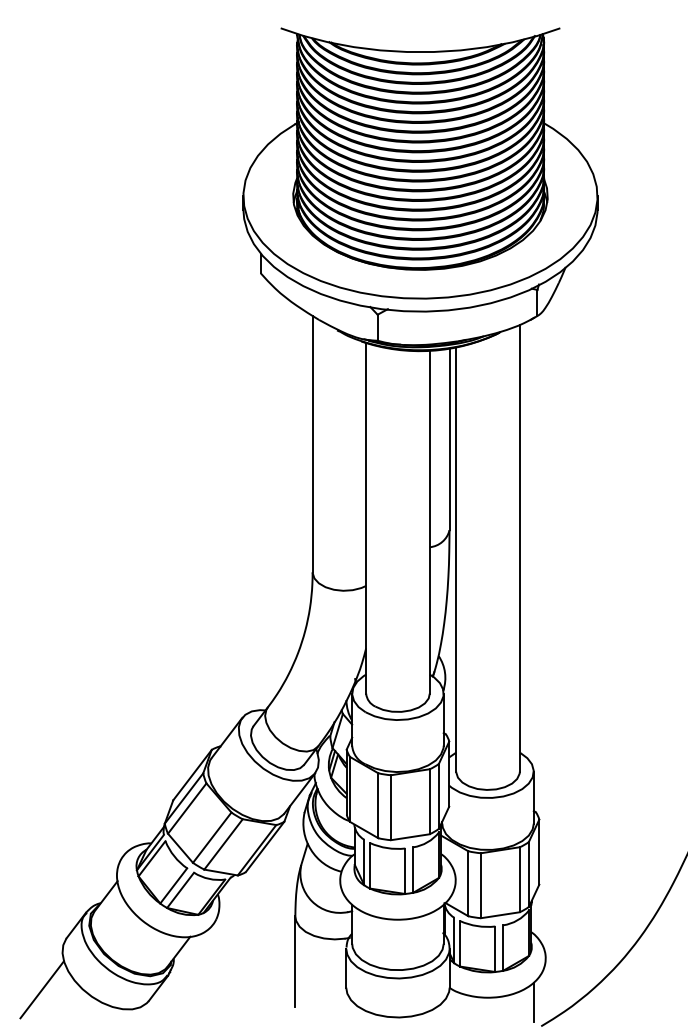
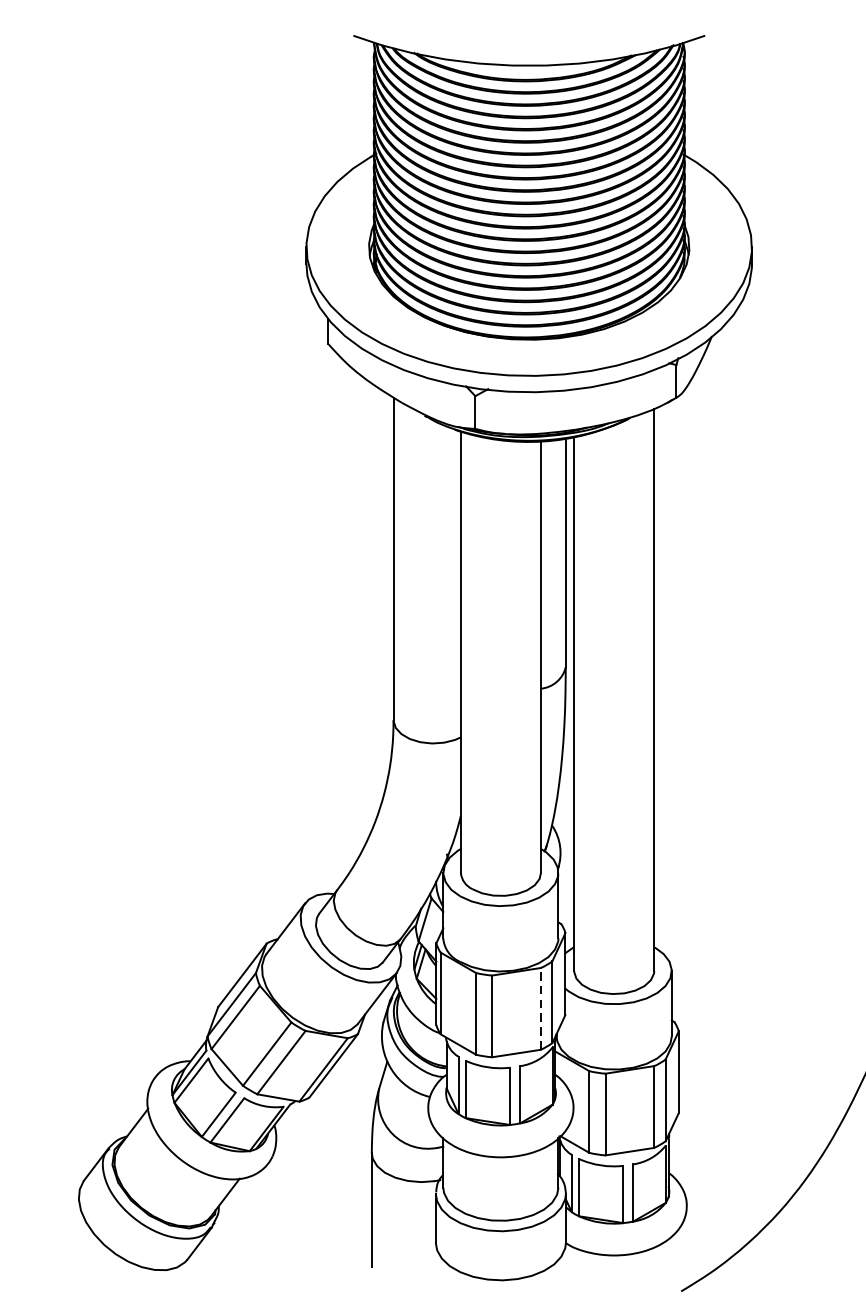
line: (429, 801) -> (540, 1008), solid -> dashed
line: (41, 989) -> (52, 1245), removed
line: (533, 1001) -> (671, 1260), removed

